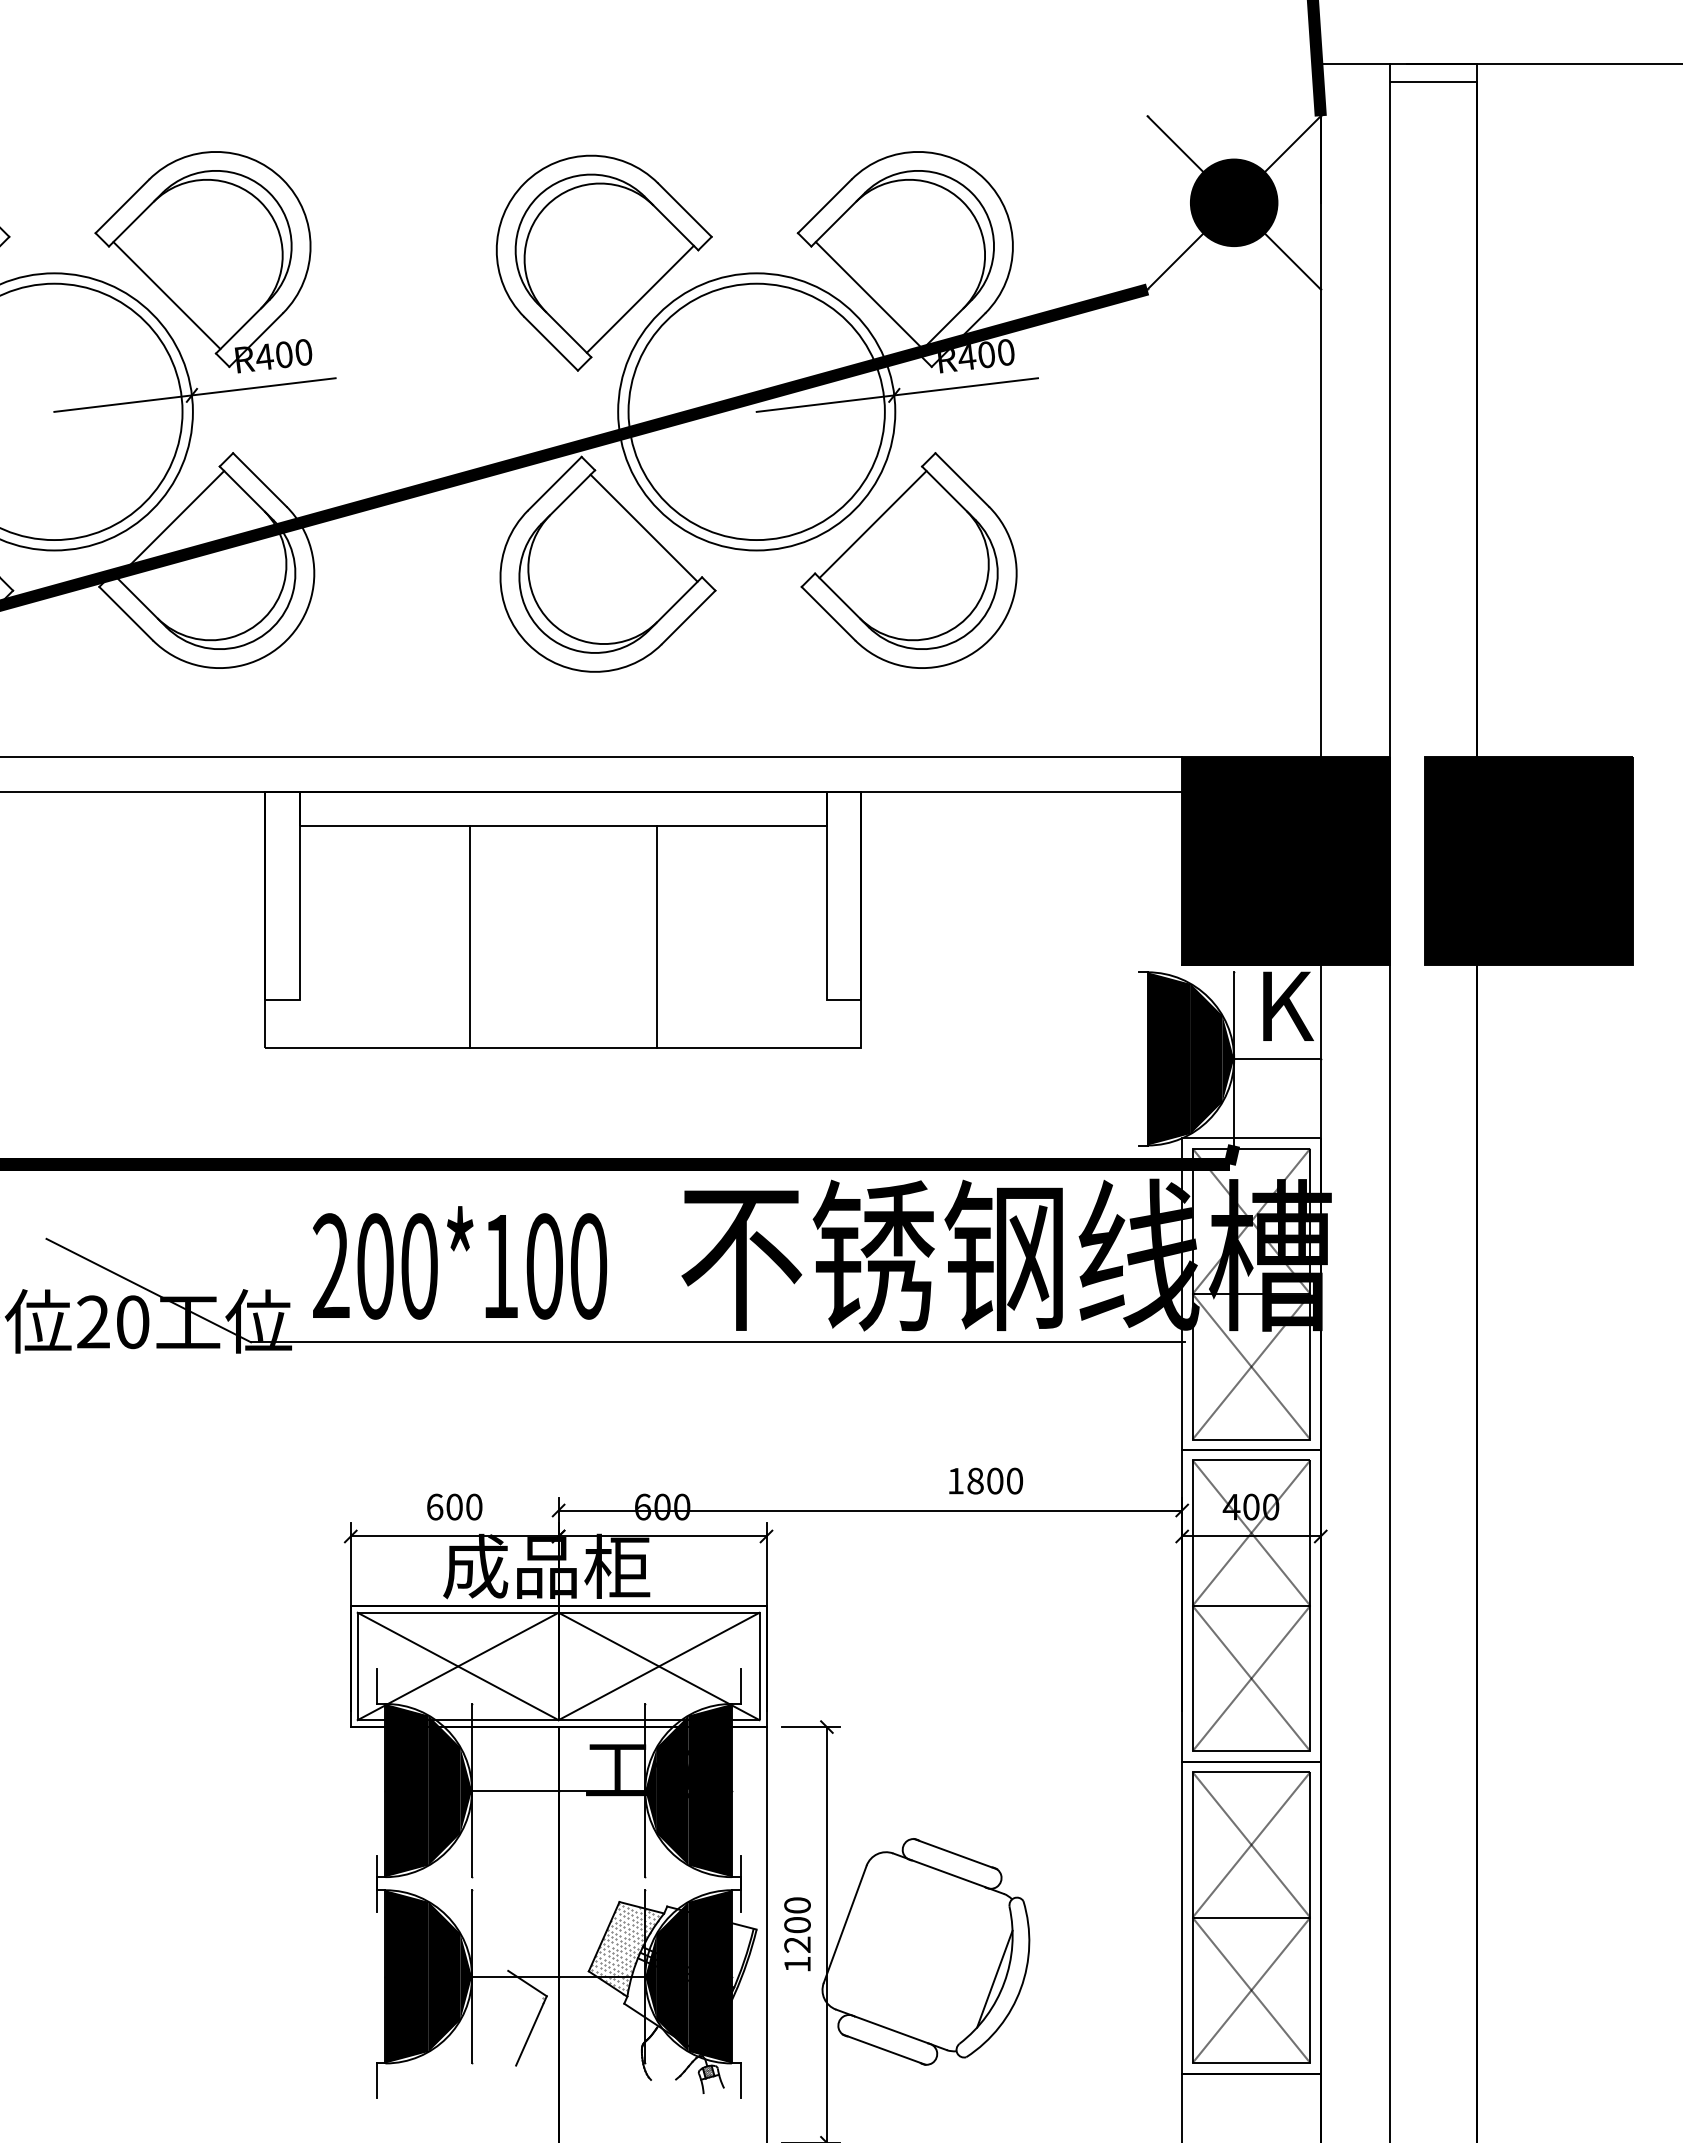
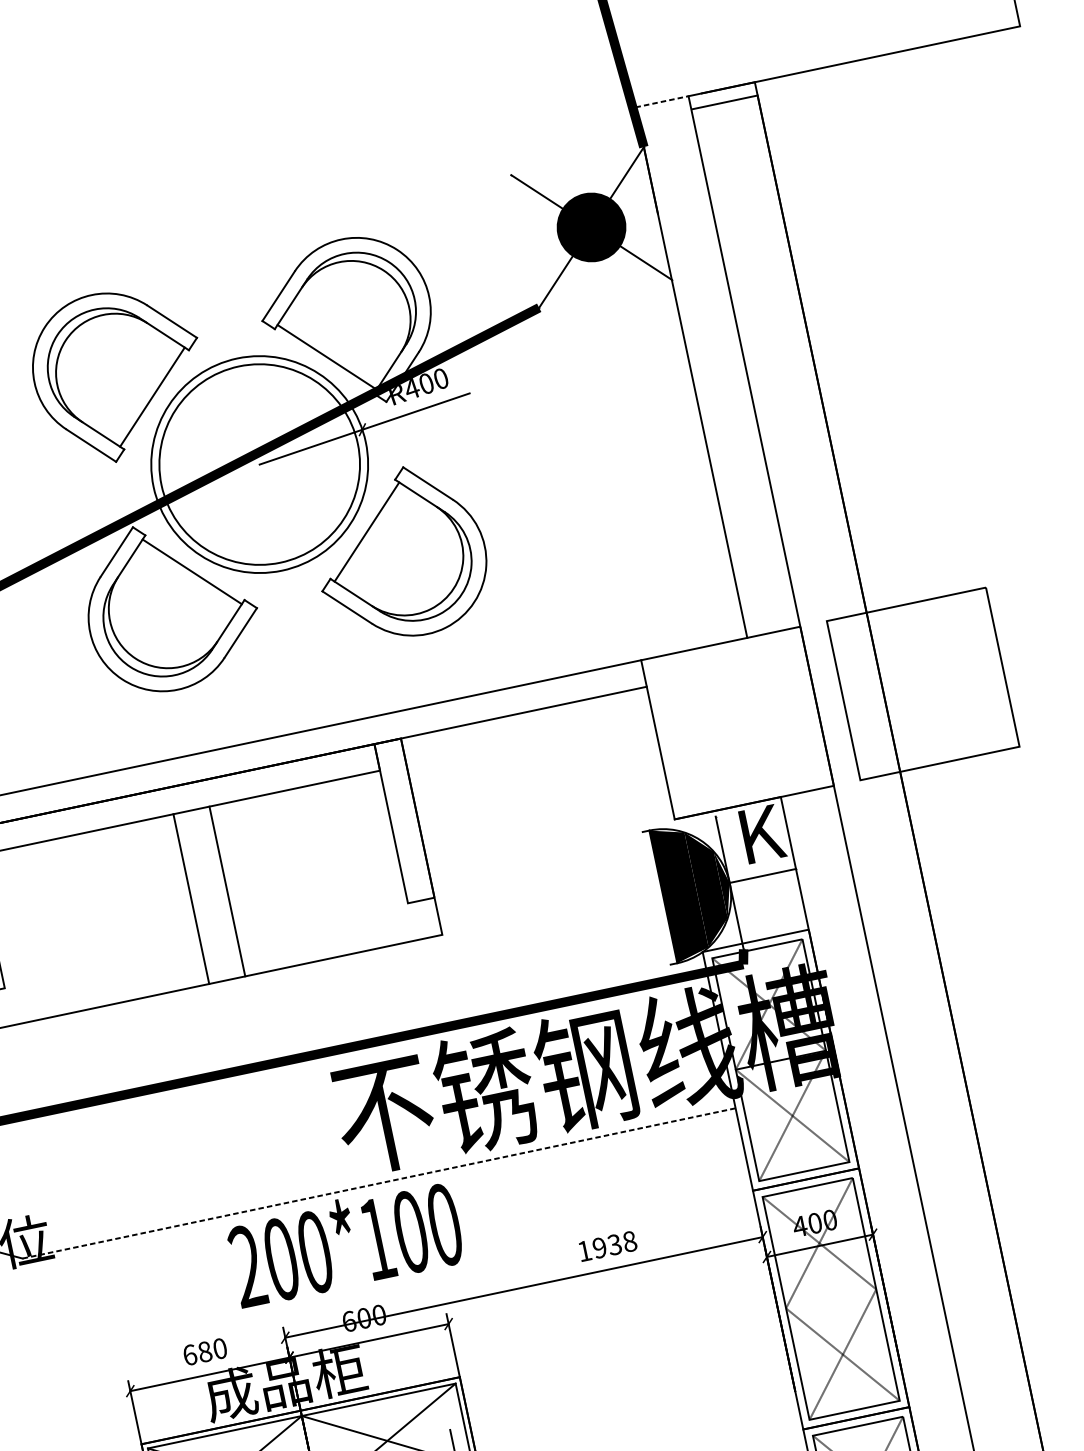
line: (1355, 64) -> (662, 101), solid -> dashed
fill: (1286, 860) -> (737, 722), removed
fill: (1528, 860) -> (923, 683), removed
line: (469, 937) -> (191, 899), moved
line: (656, 937) -> (227, 891), moved
text: (460, 1262) -> (345, 1242), moved
line: (717, 1342) -> (379, 1183), solid -> dashed
text: (995, 1480) -> (614, 1244), 1800 -> 1938
text: (454, 1507) -> (205, 1352), 600 -> 680
line: (1251, 1605) -> (831, 1298), removed

